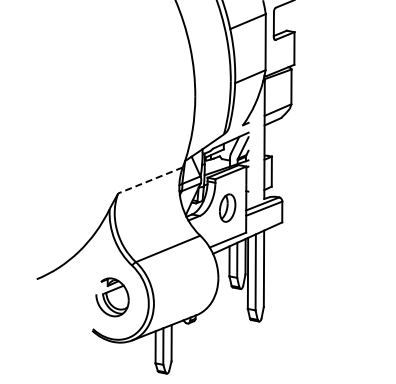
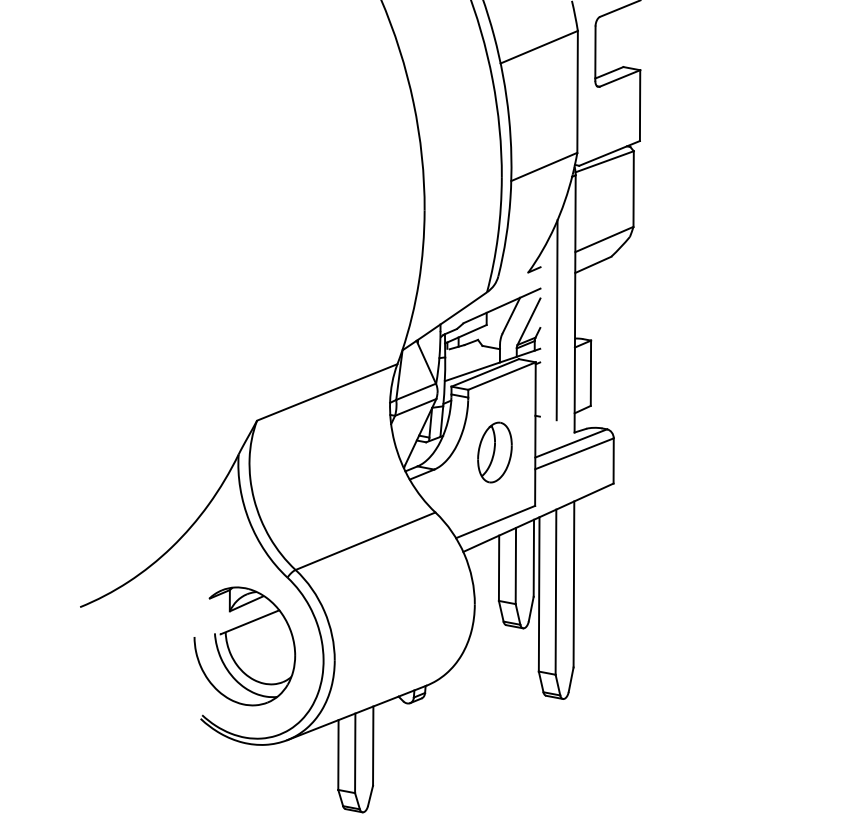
line: (256, 147) -> (557, 320), added
line: (150, 180) -> (327, 392), dashed -> solid
part: (112, 297) -> (244, 646), size x1.43

